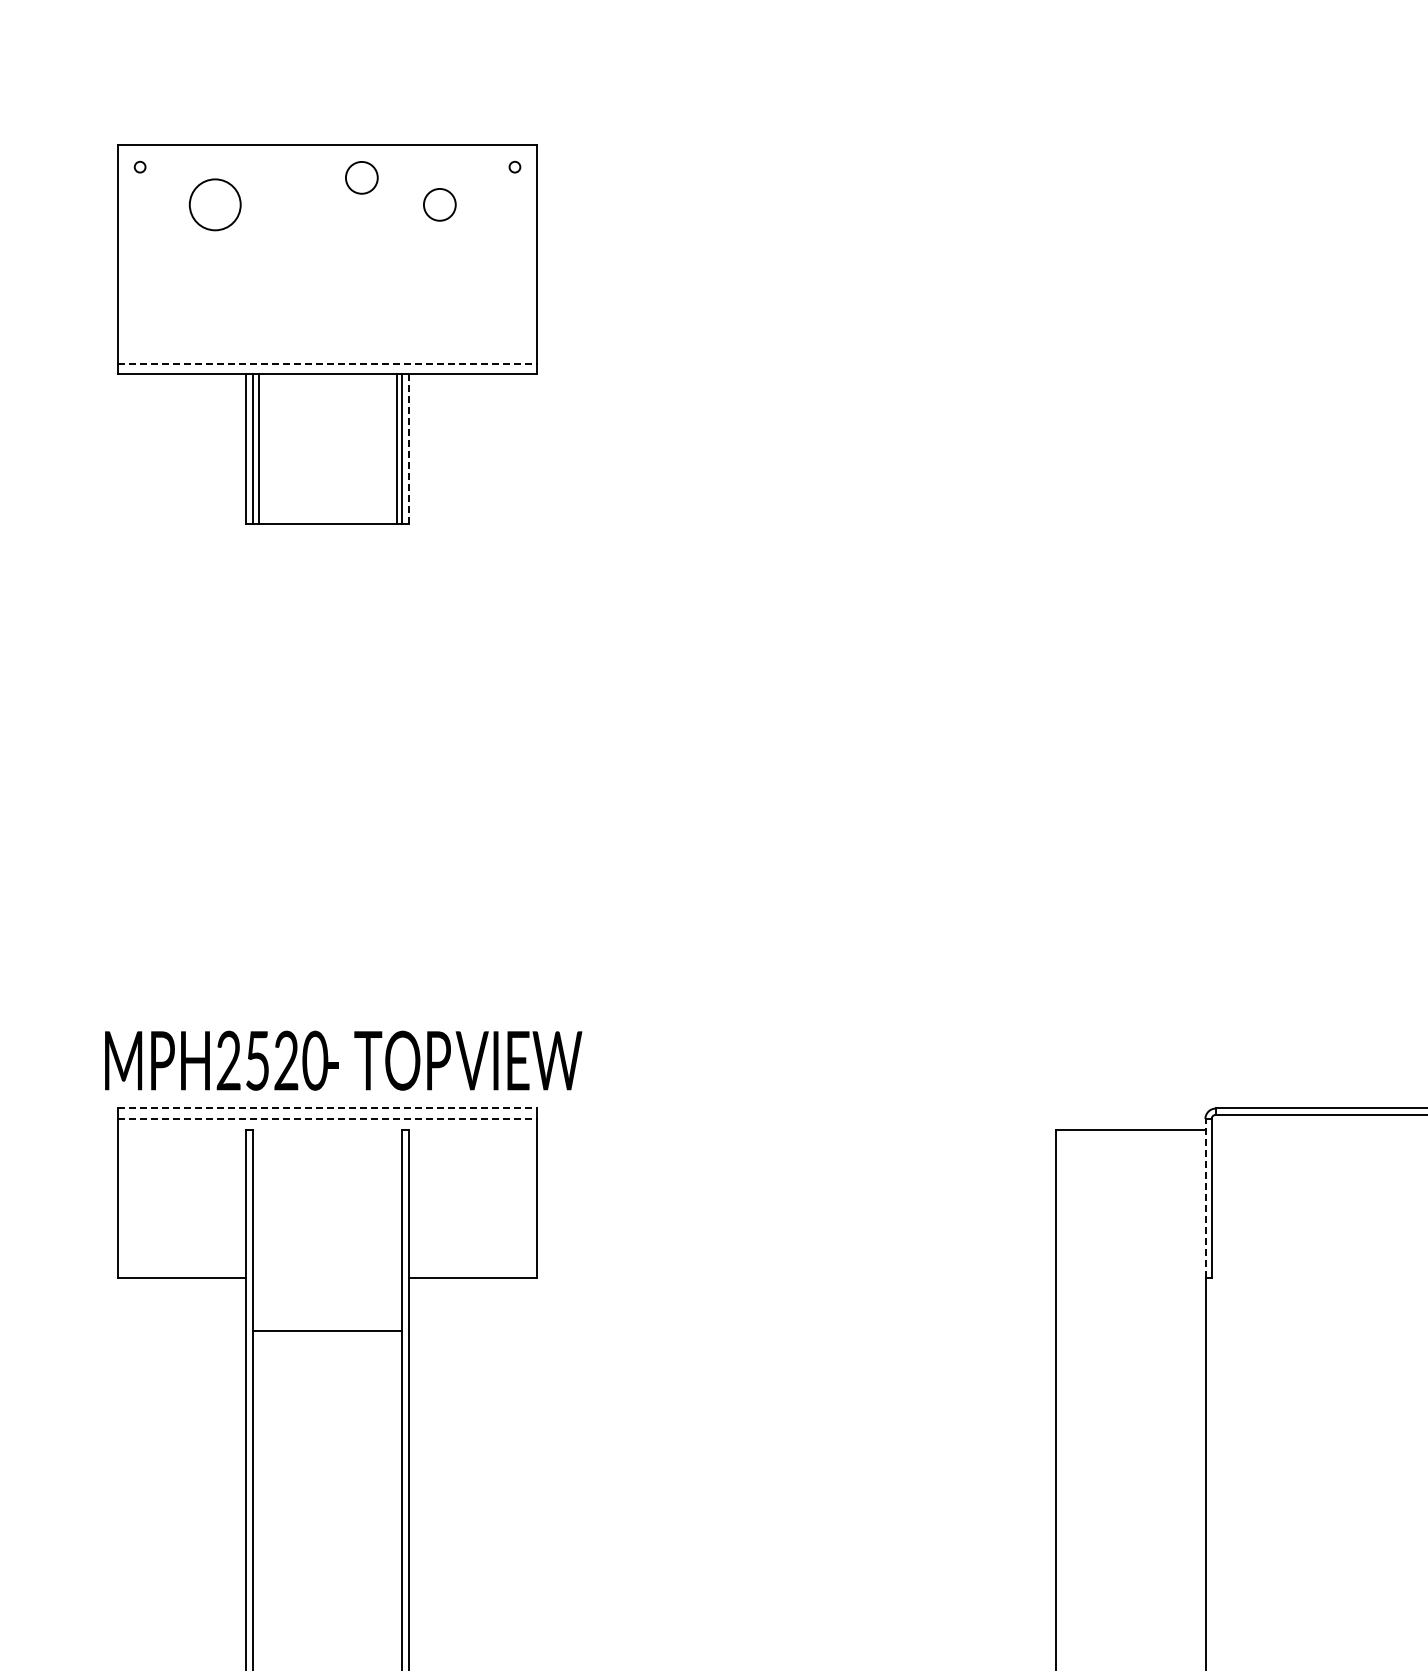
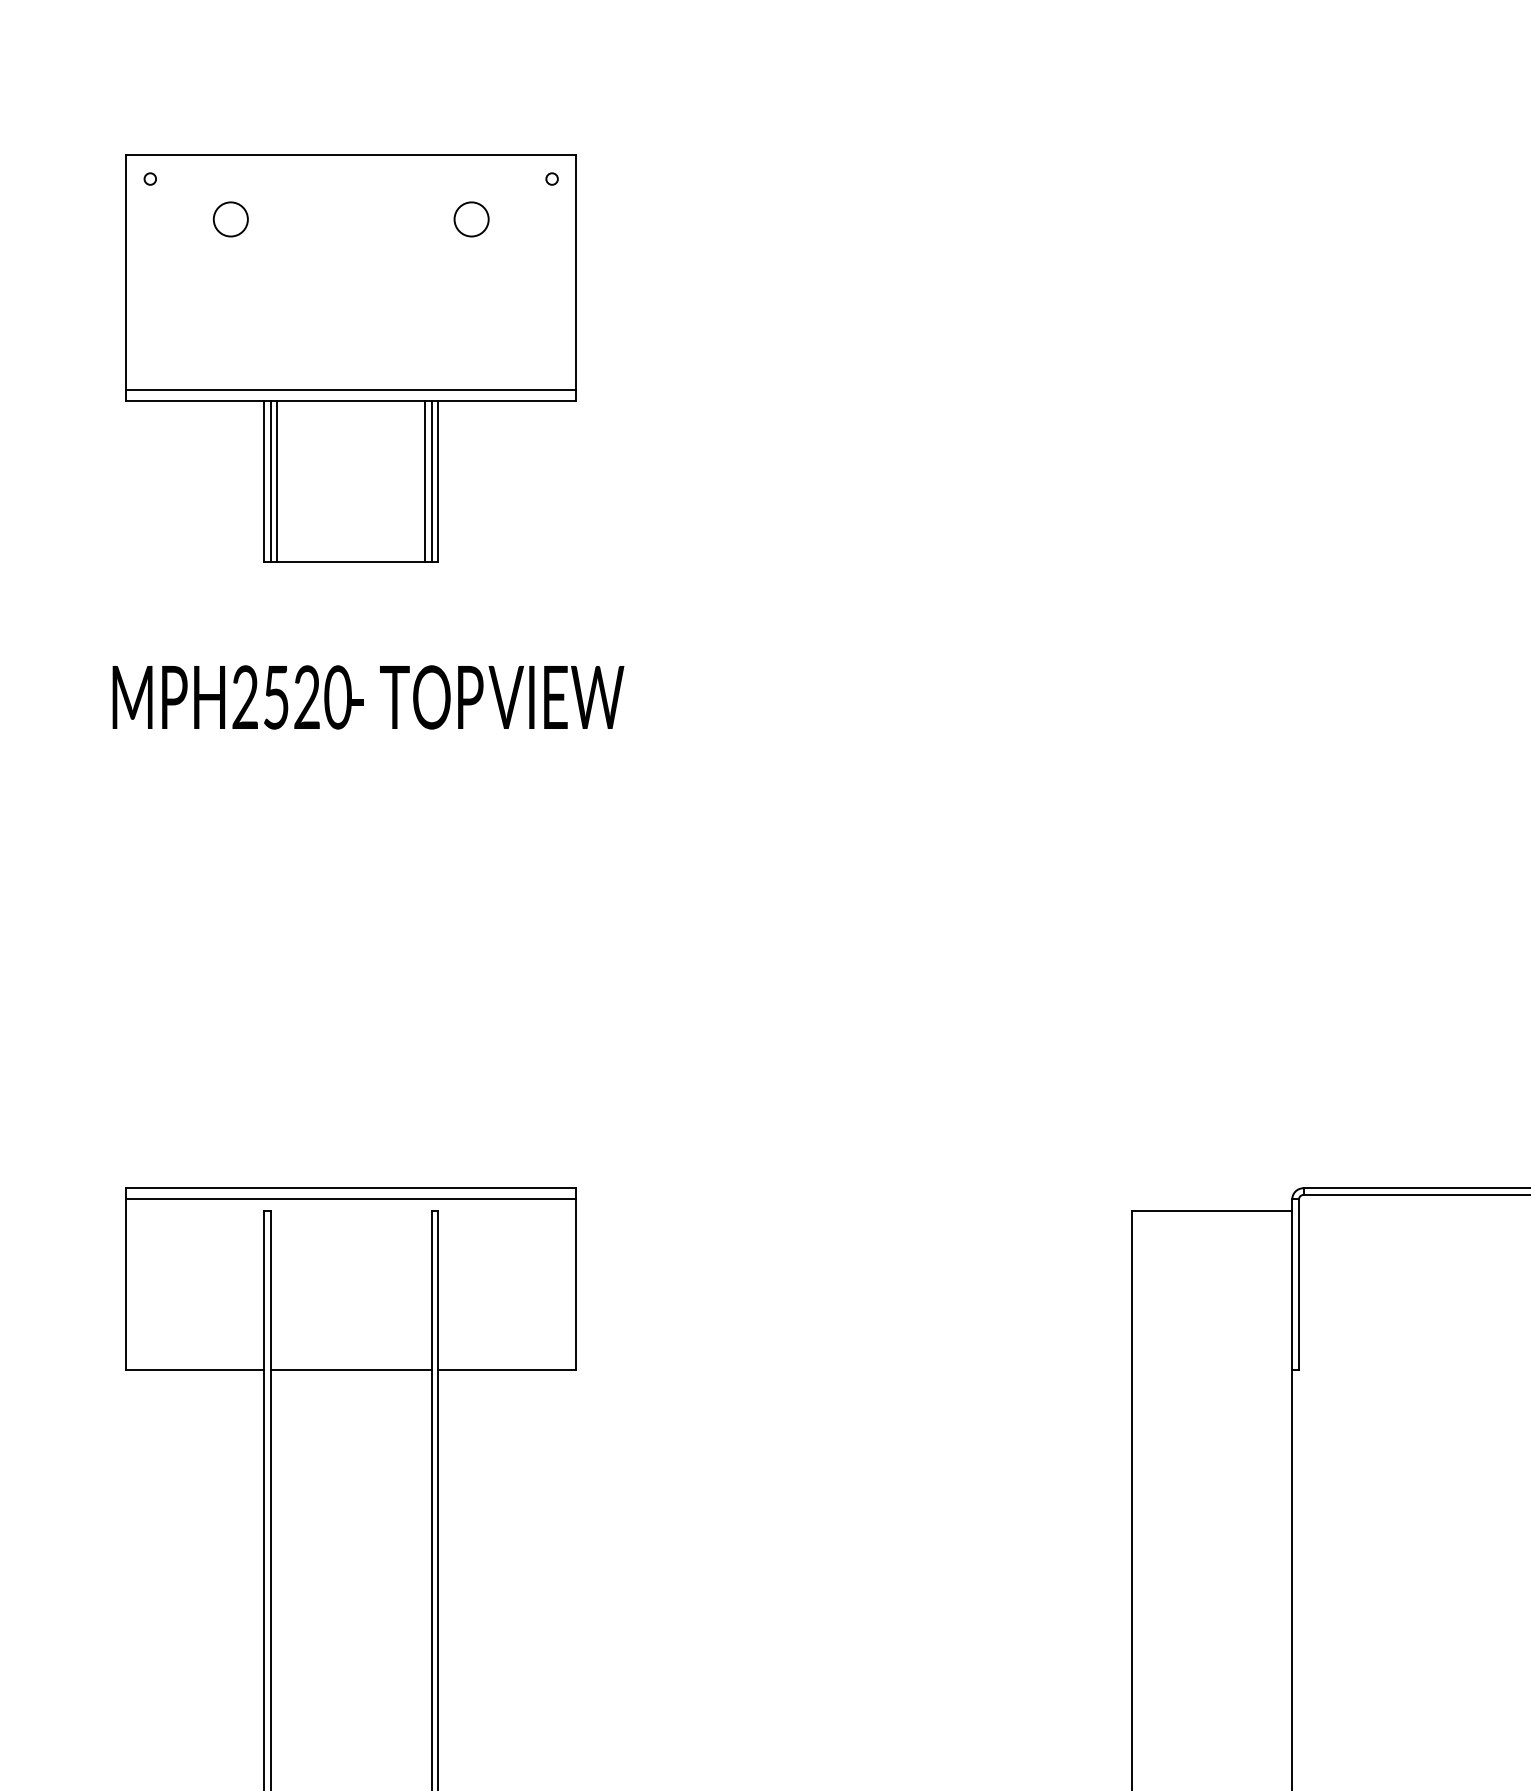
circle: (361, 177) -> (387, 190), removed
circle: (215, 204) -> (231, 219), size x0.62
line: (327, 363) -> (351, 389), dashed -> solid
line: (408, 449) -> (438, 481), dashed -> solid
text: (343, 1060) -> (368, 697), moved
line: (327, 1108) -> (351, 1188), dashed -> solid
line: (327, 1119) -> (351, 1199), dashed -> solid
line: (1205, 1198) -> (1292, 1284), dashed -> solid
line: (327, 1330) -> (351, 1369), moved

